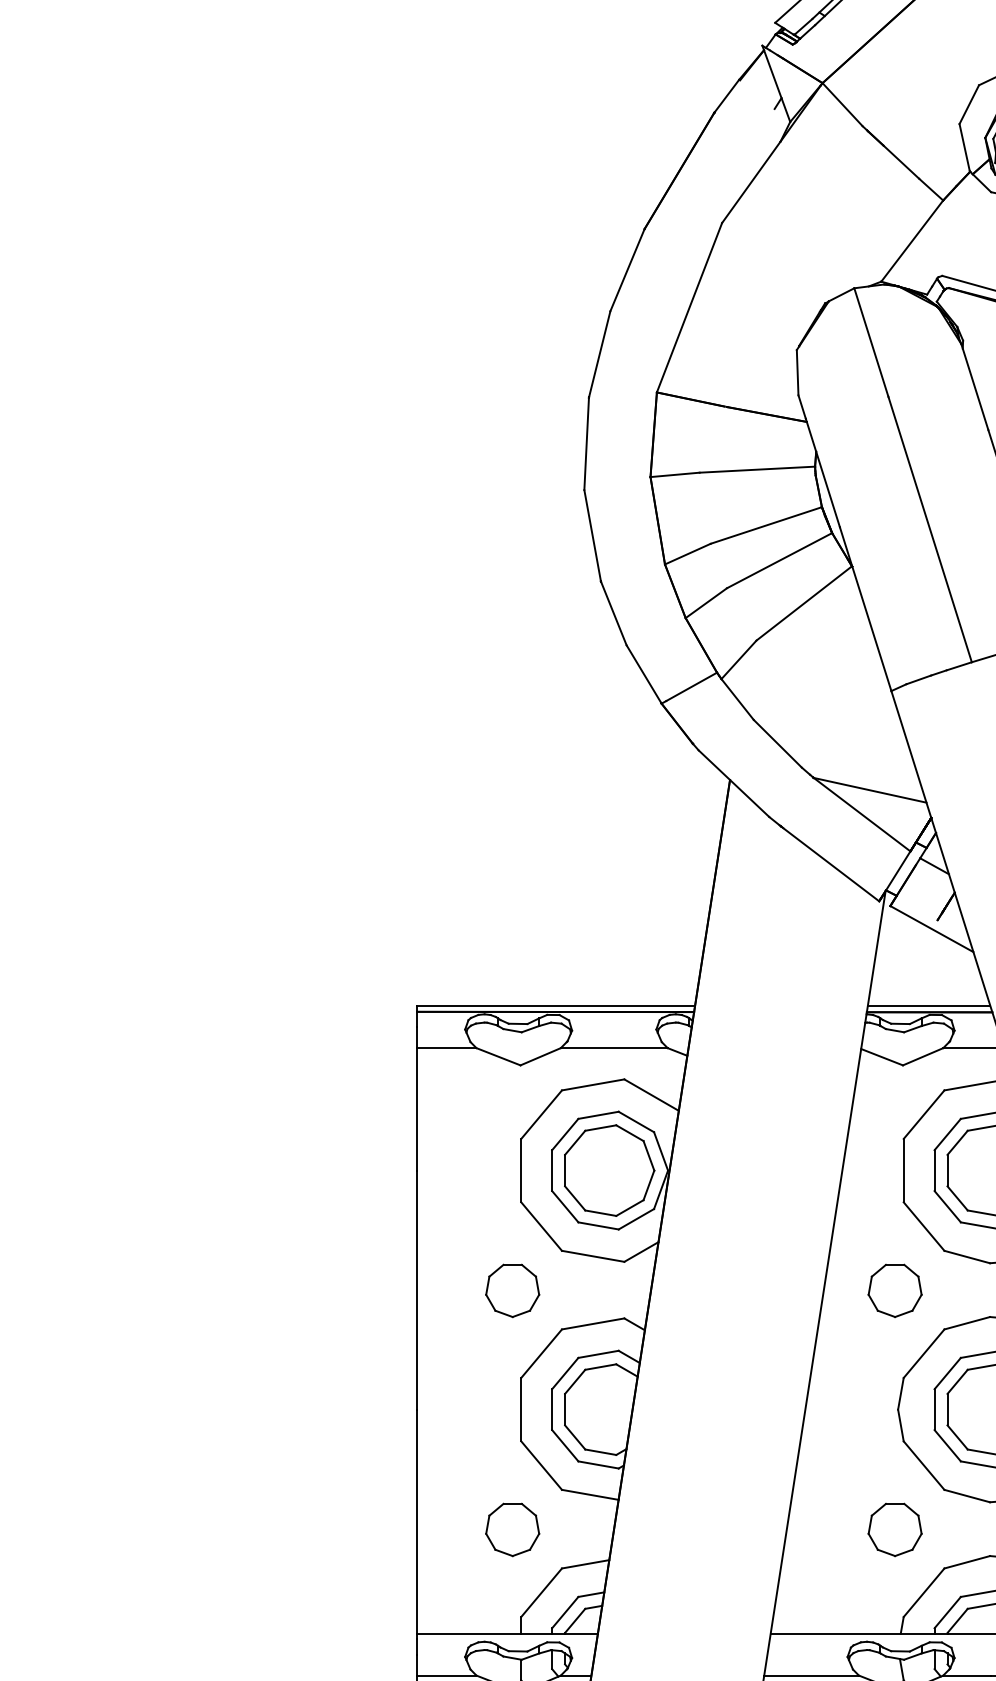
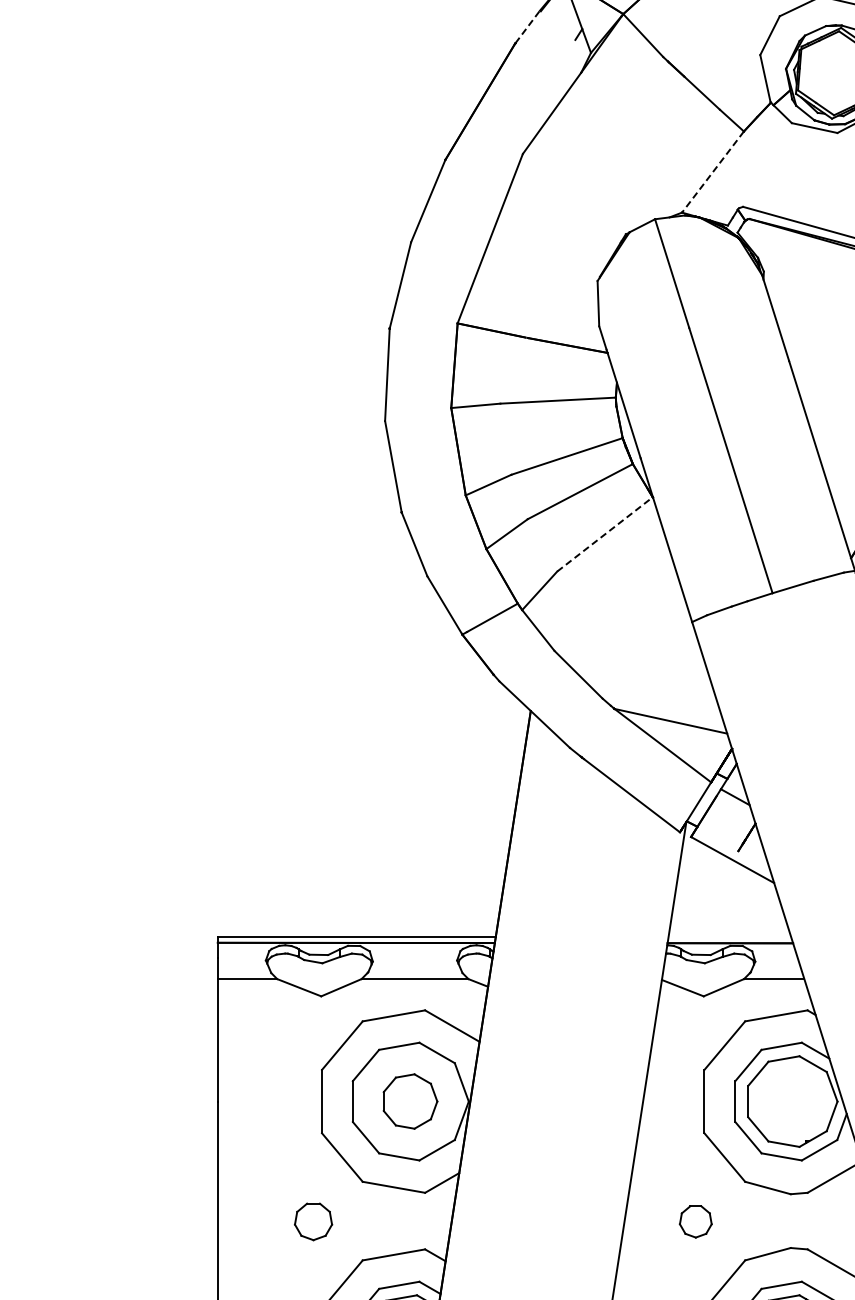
line: (727, 95) -> (528, 26), solid -> dashed
line: (911, 241) -> (712, 172), solid -> dashed
line: (804, 603) -> (605, 534), solid -> dashed
line: (928, 1006) -> (729, 937), removed
part: (609, 1170) -> (410, 1101), size x0.6
part: (512, 1290) -> (313, 1221), size x0.7
part: (894, 1290) -> (695, 1221), size x0.6

